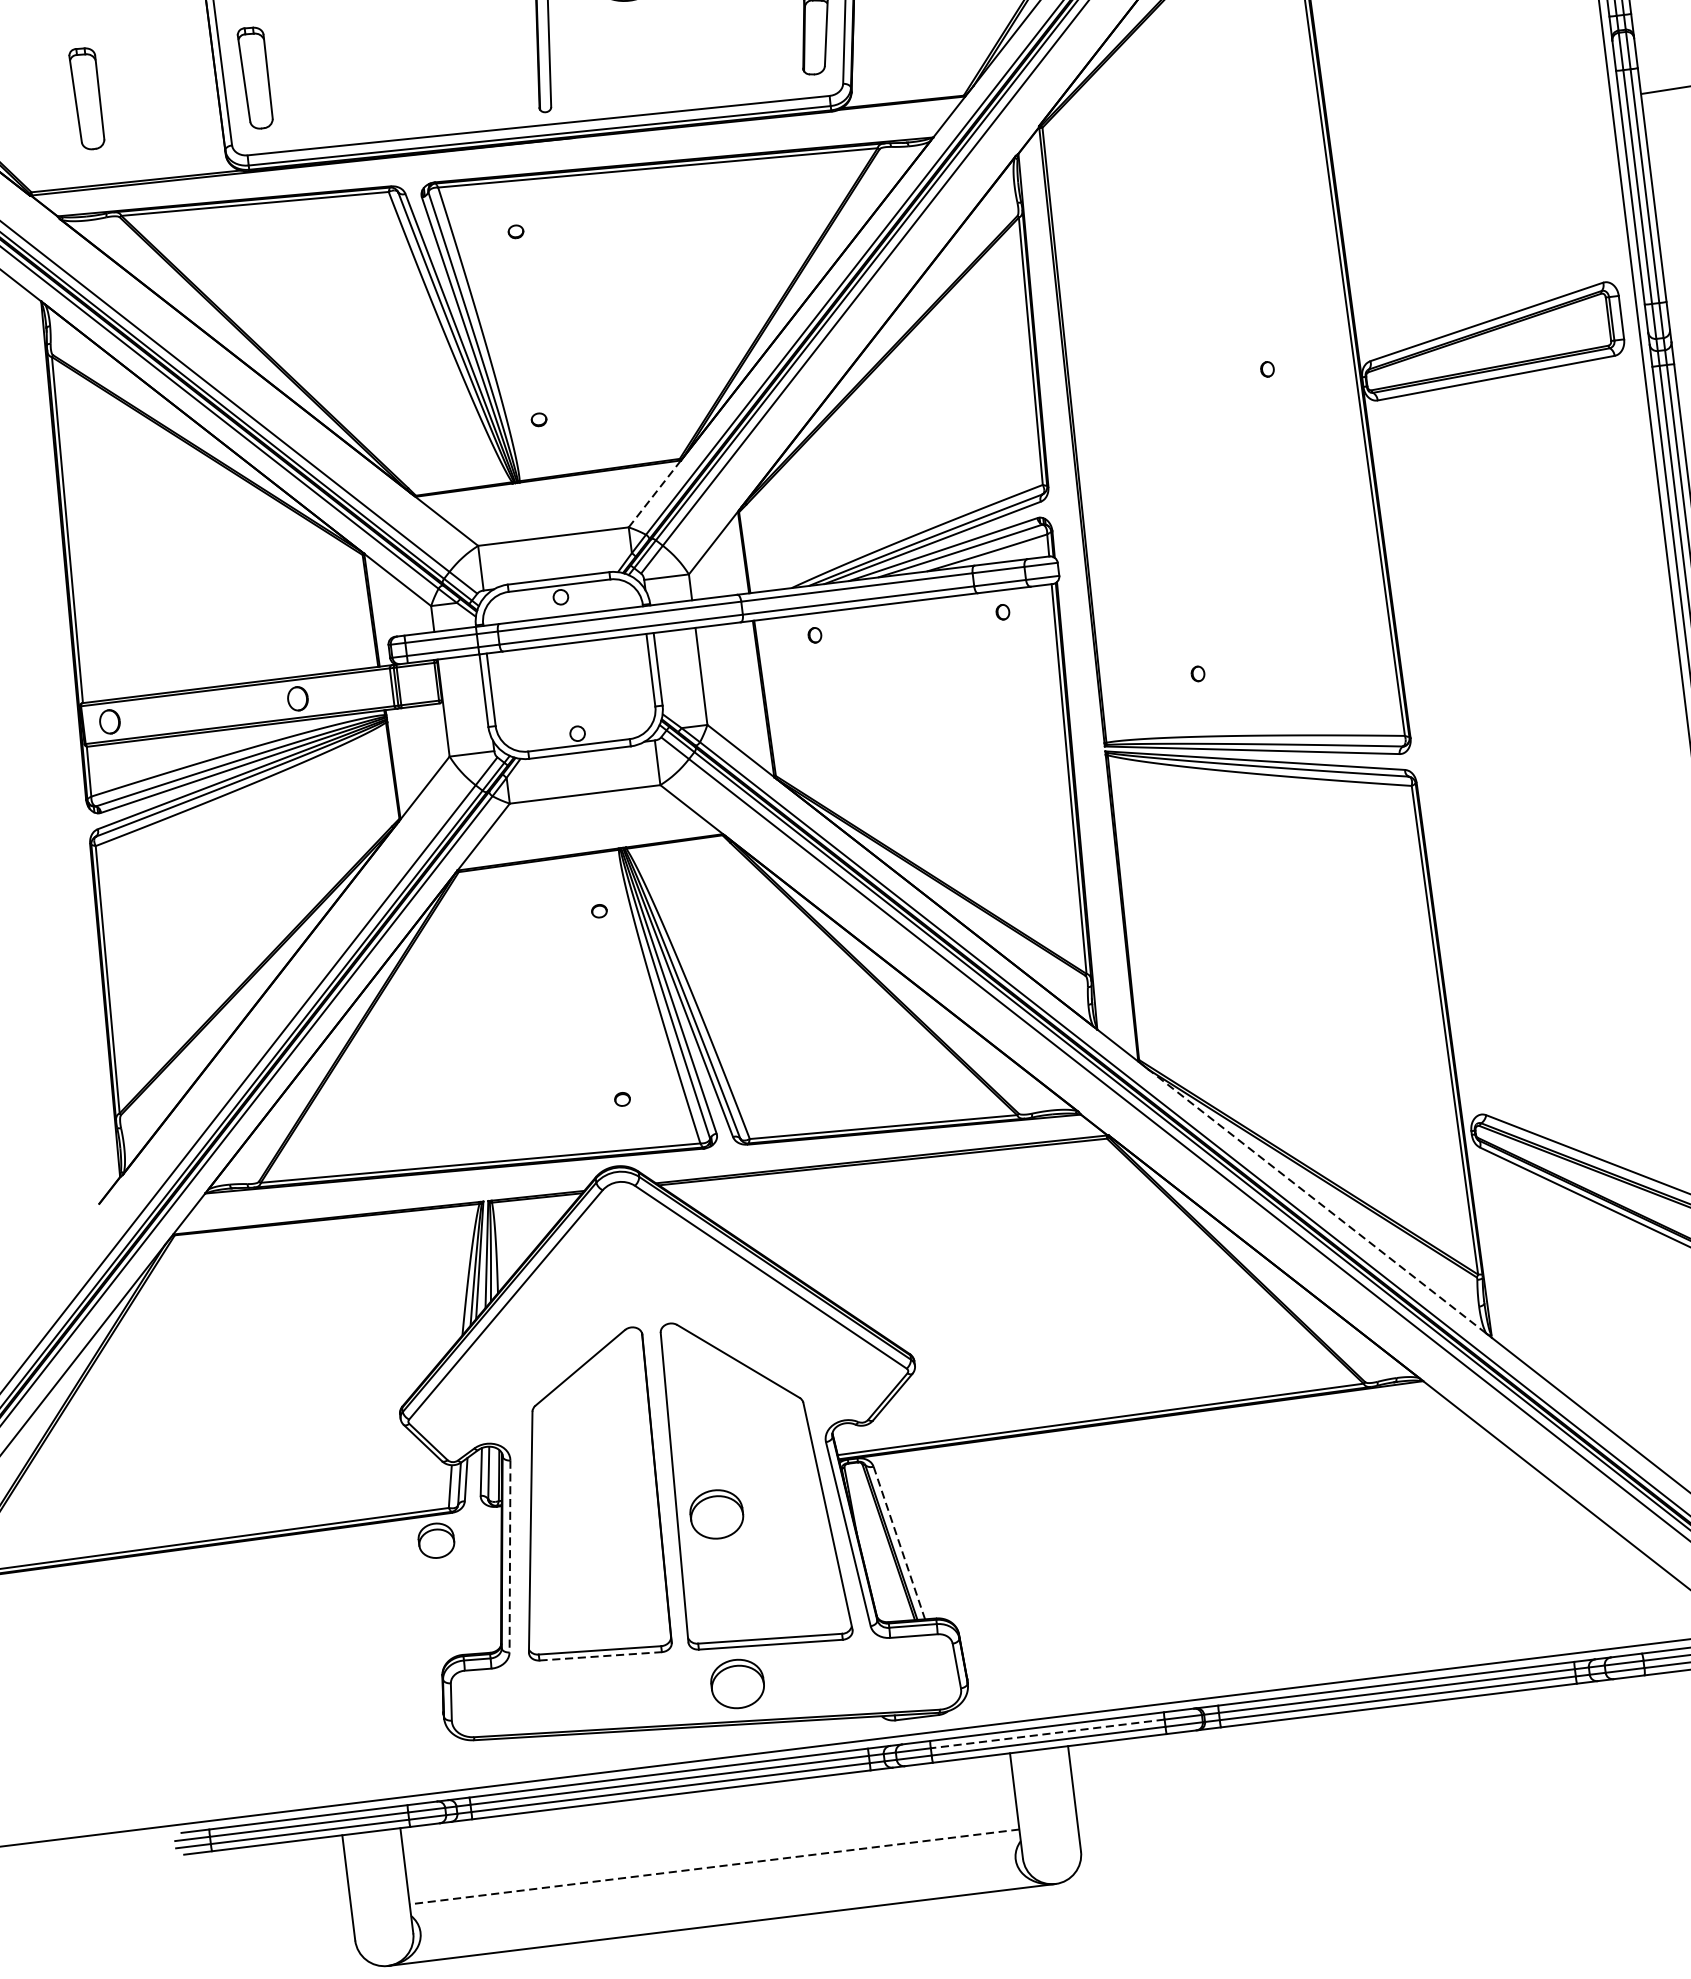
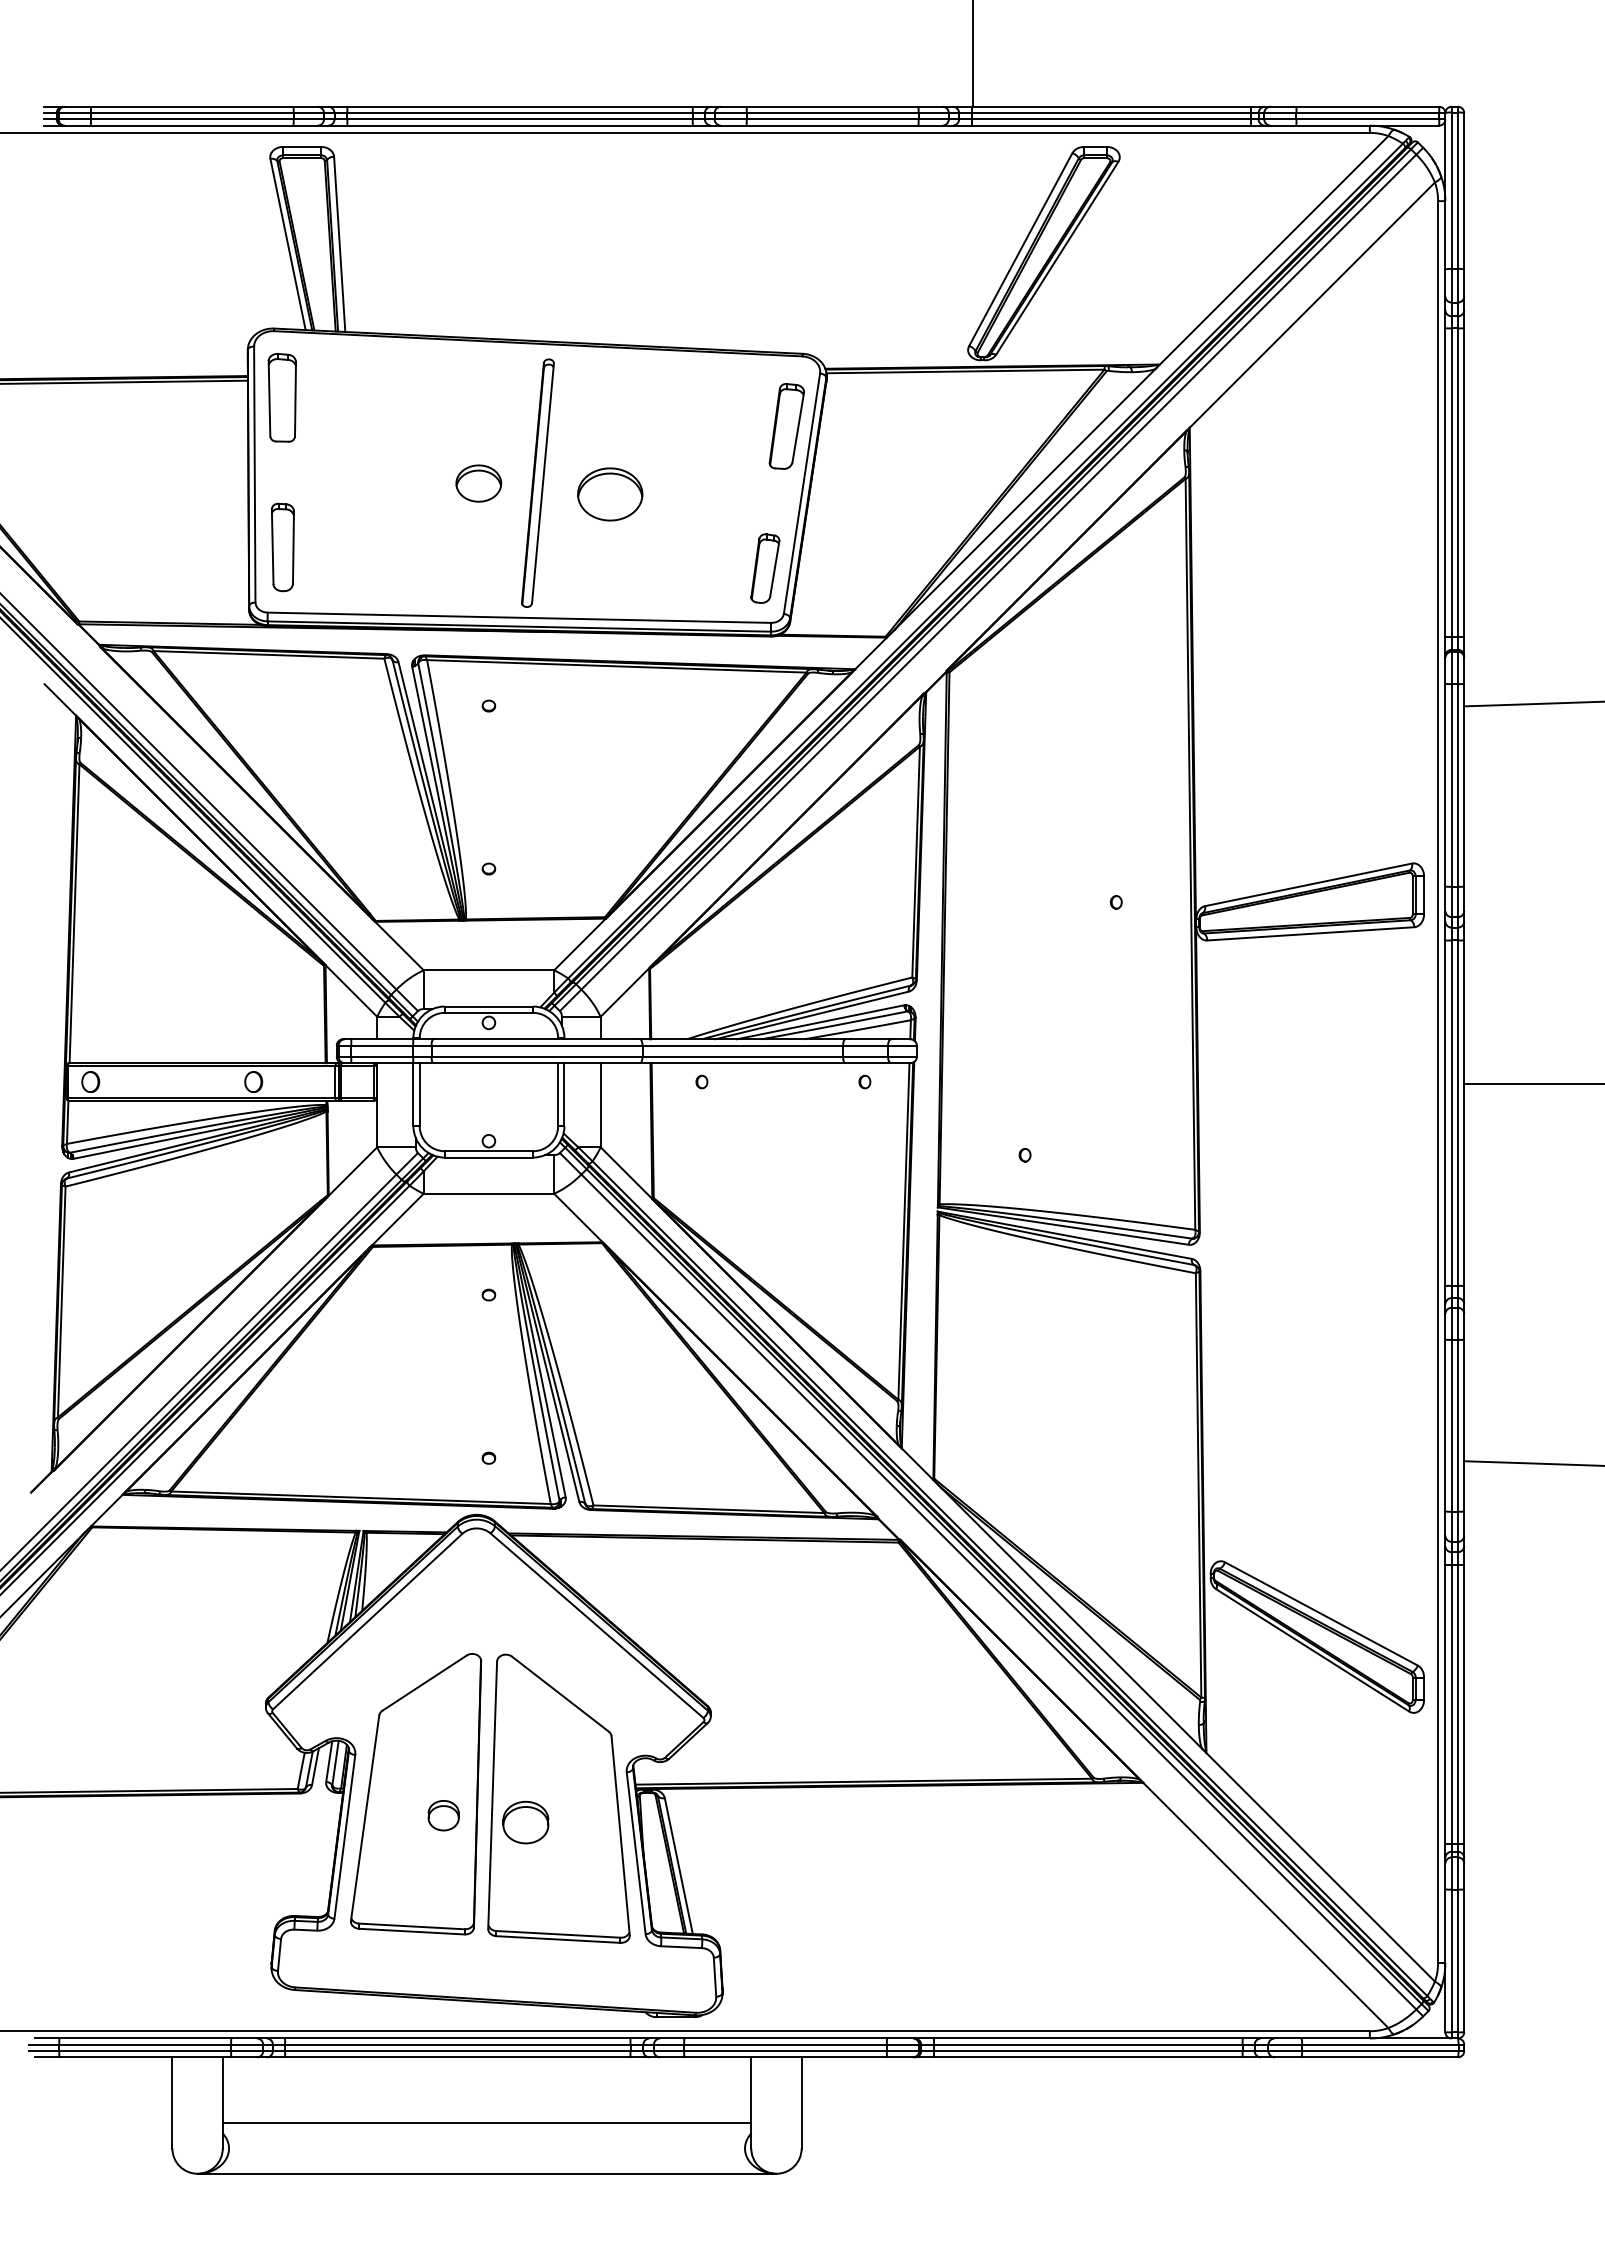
part: (87, 98) -> (136, 547), removed
line: (655, 493) -> (580, 944), dashed -> solid
line: (1317, 1201) -> (1071, 1618), dashed -> solid
part: (436, 1540) -> (443, 1815), moved
line: (899, 1543) -> (678, 1866), dashed -> solid
line: (509, 1556) -> (344, 1836), dashed -> solid
line: (600, 1656) -> (411, 1931), dashed -> solid
part: (737, 1683) -> (525, 1969), removed
line: (1047, 1733) -> (785, 2044), dashed -> solid
line: (713, 1867) -> (486, 2123), dashed -> solid

